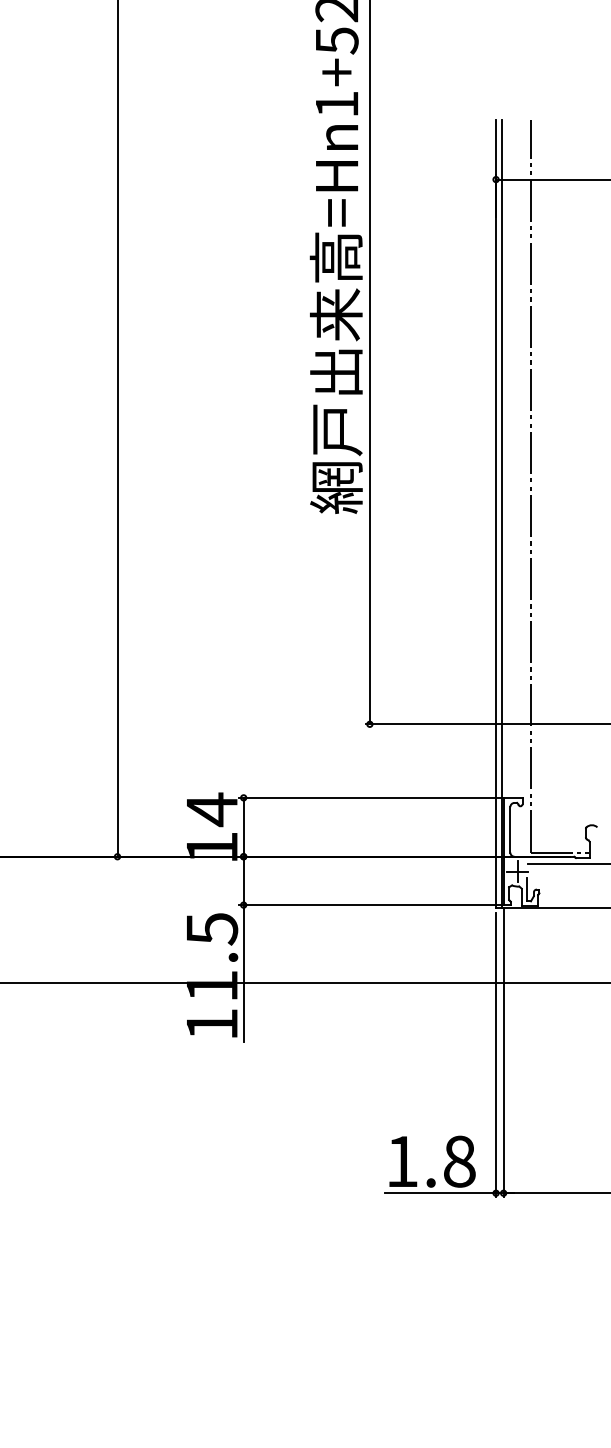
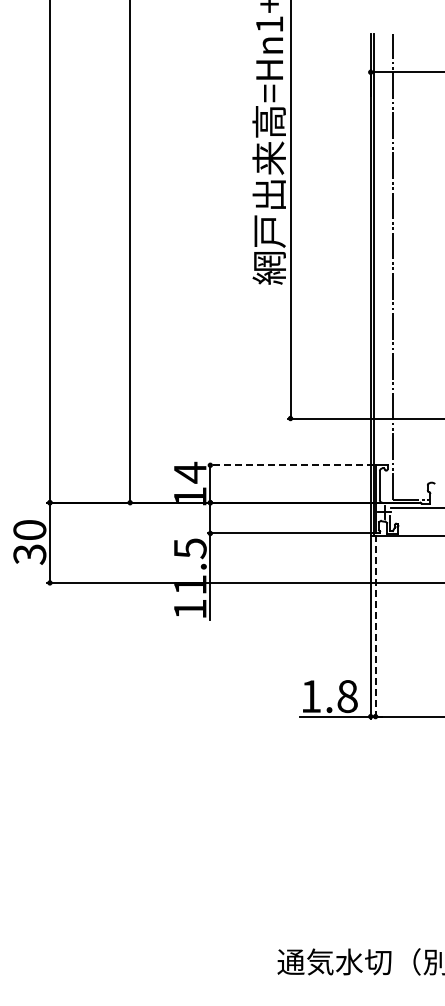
line: (369, 798) -> (290, 465), solid -> dashed
line: (503, 1053) -> (375, 627), solid -> dashed

